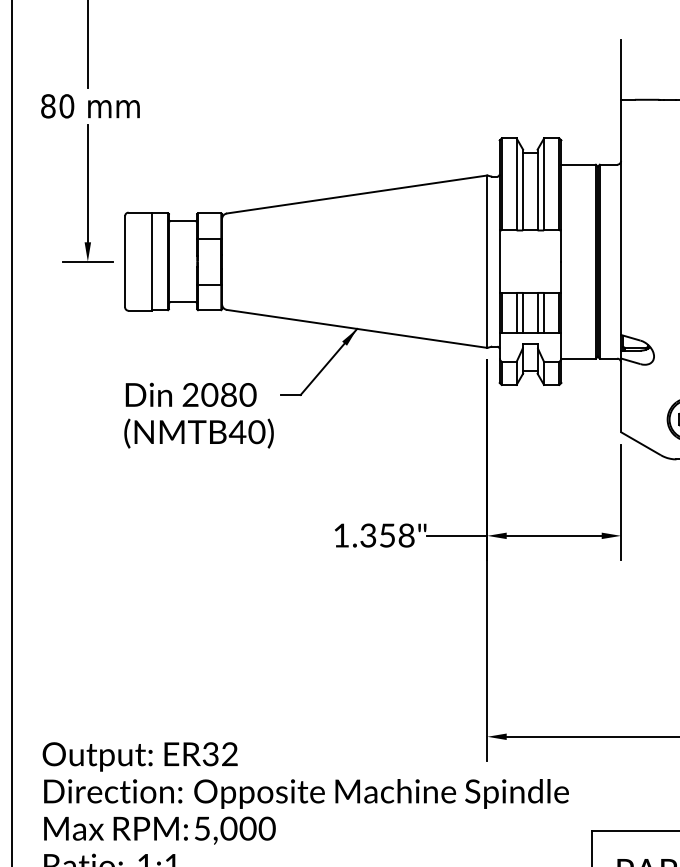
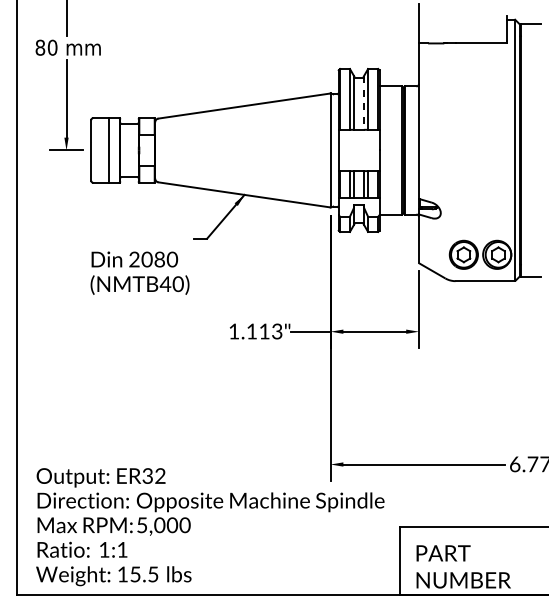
line: (537, 190) -> (363, 103), solid -> dashed
text: (198, 414) -> (139, 272), moved
text: (387, 535) -> (264, 331), 1.358" -> 1.113"

